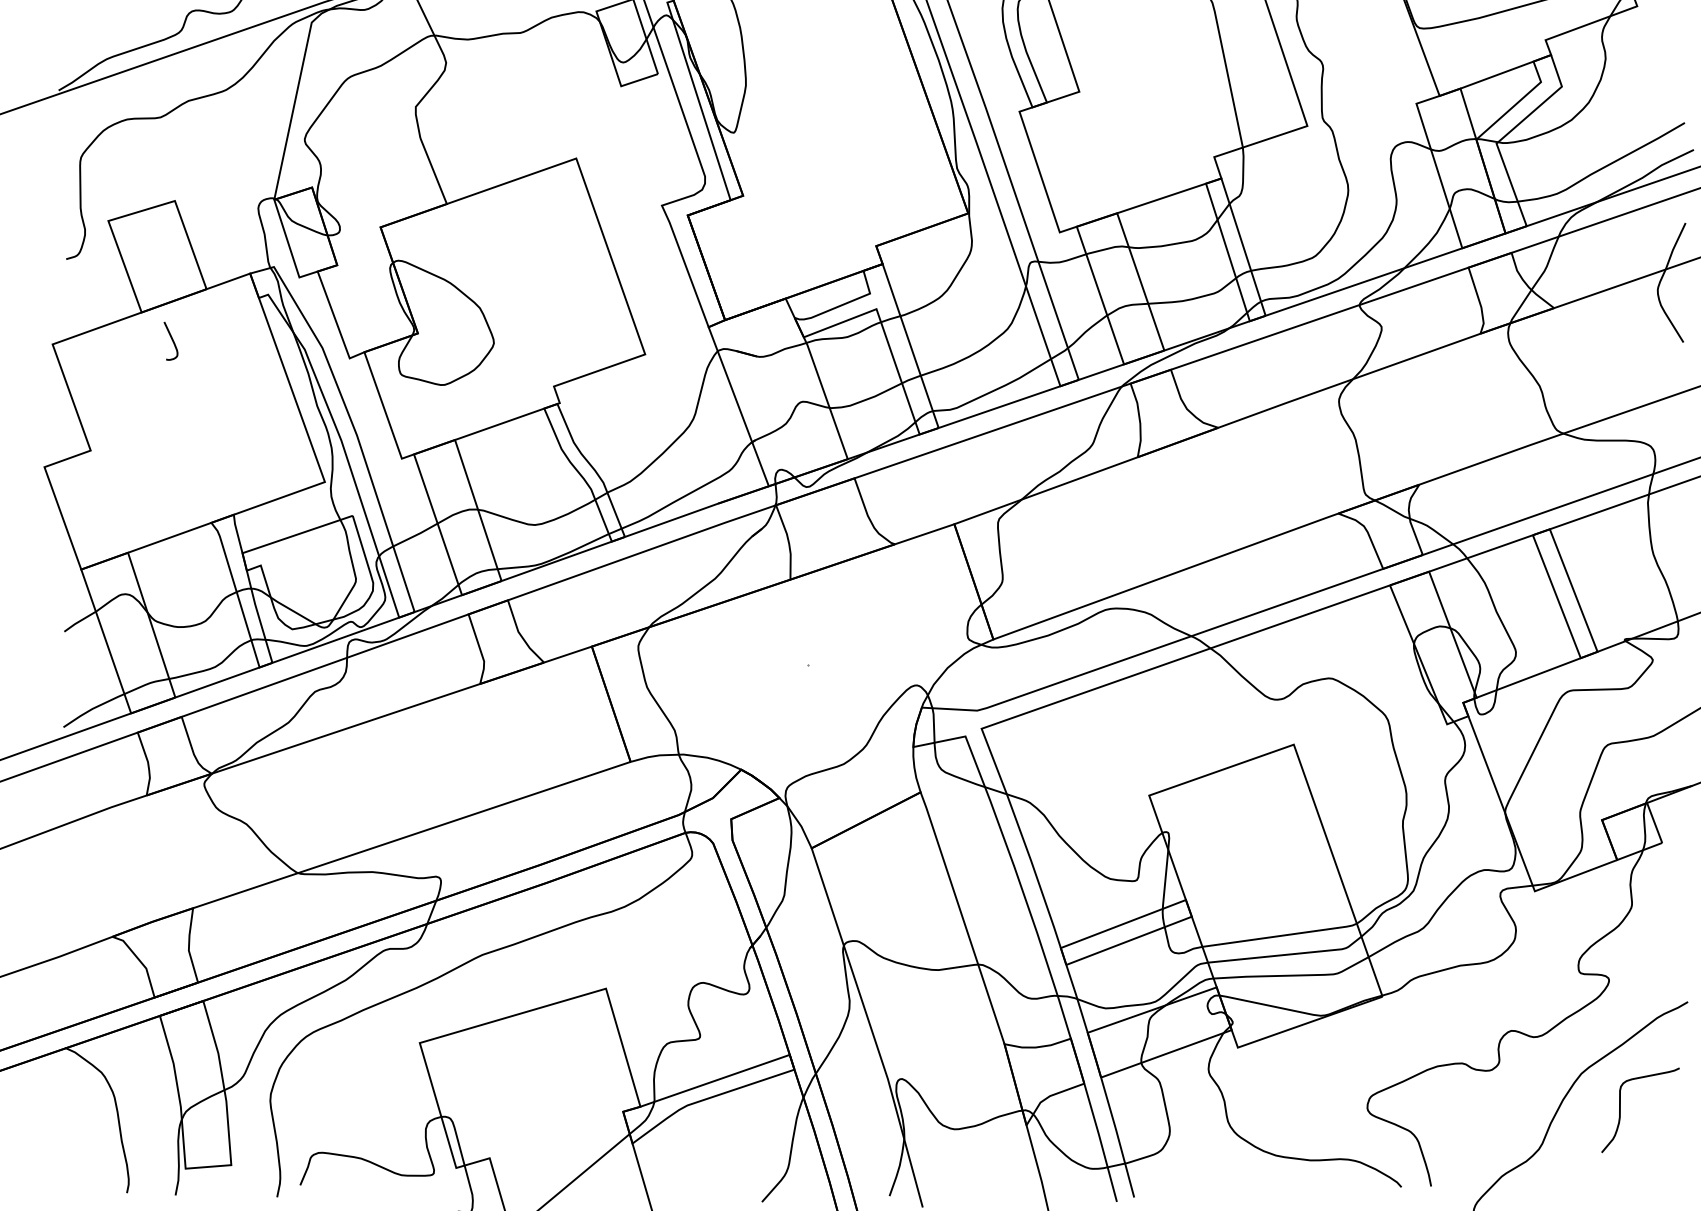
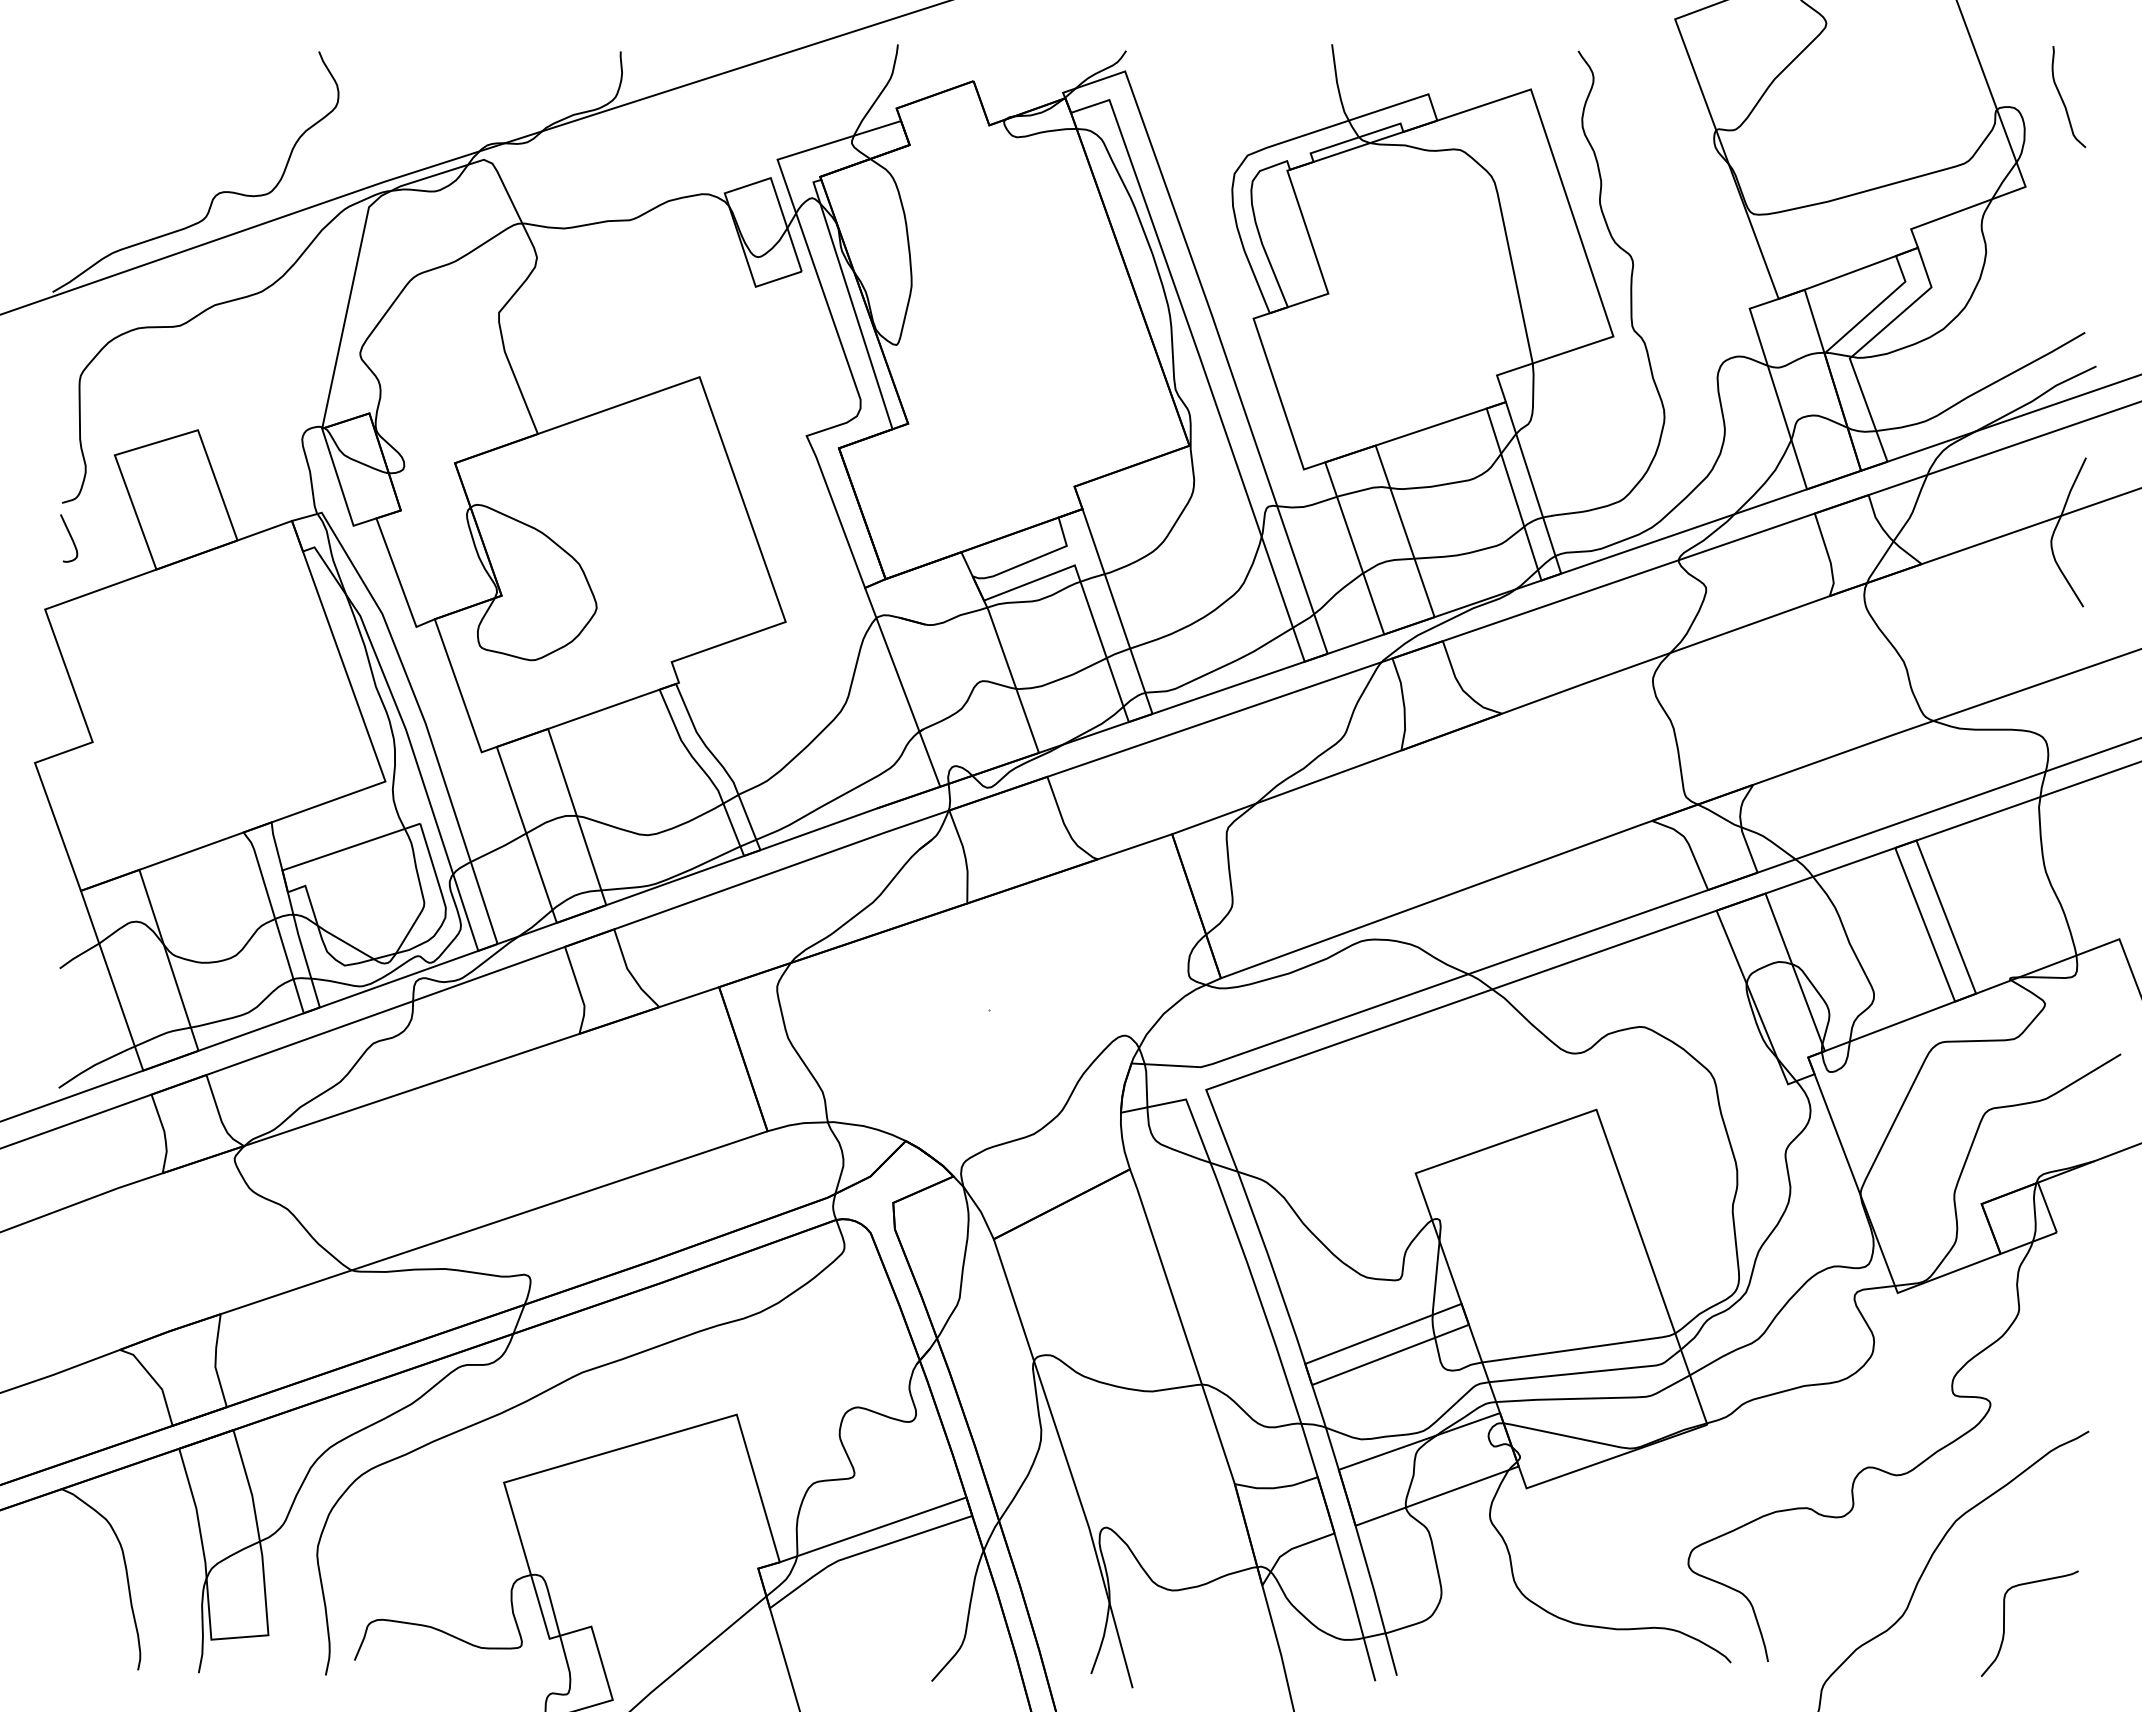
curve: (172, 341) -> (70, 538), moved
curve: (1620, 1110) -> (2004, 1623), moved

